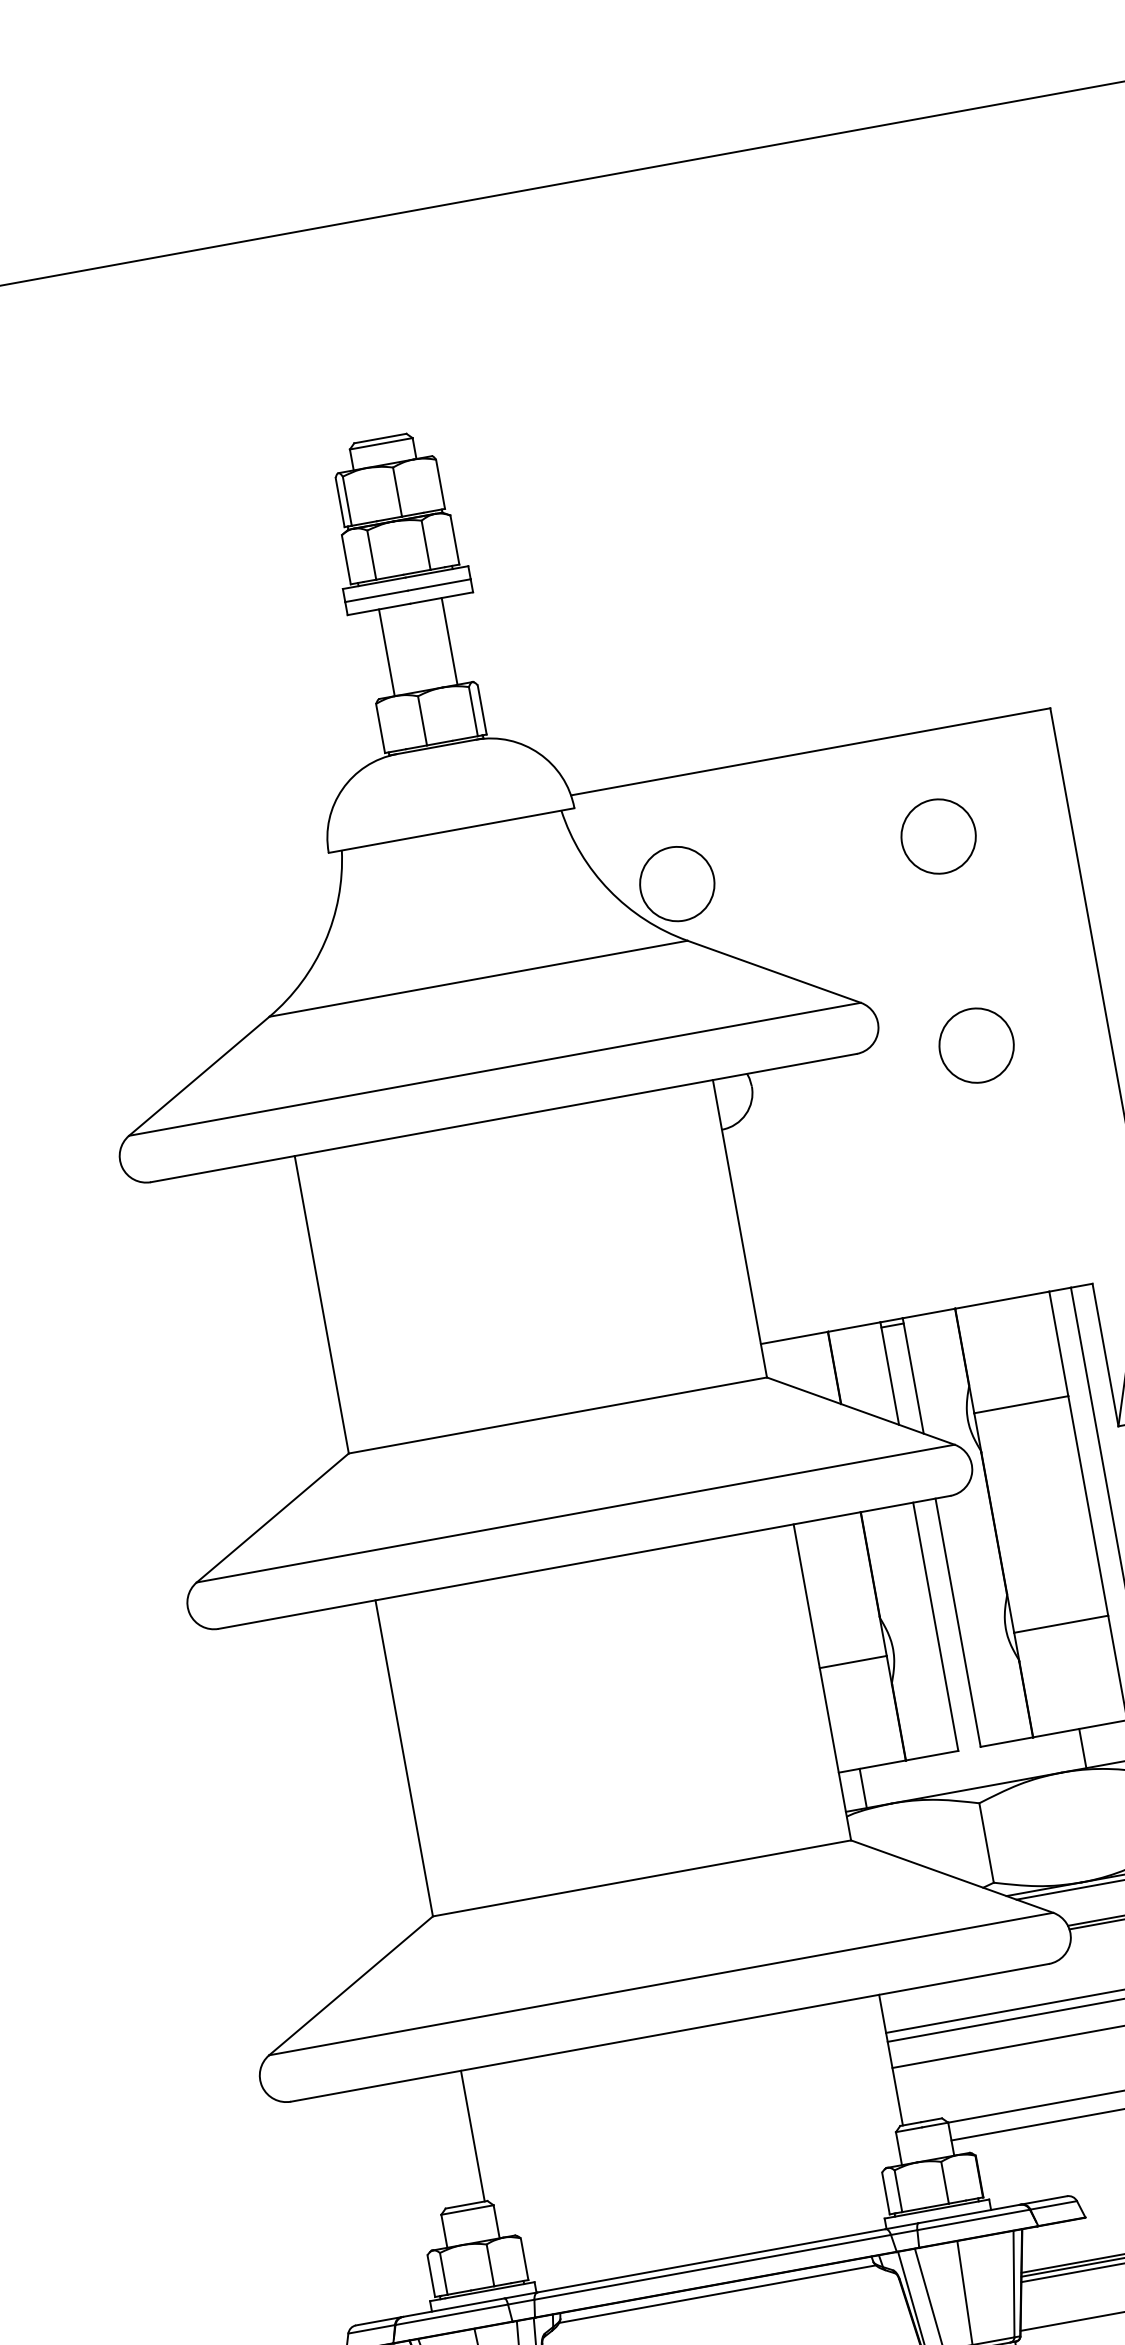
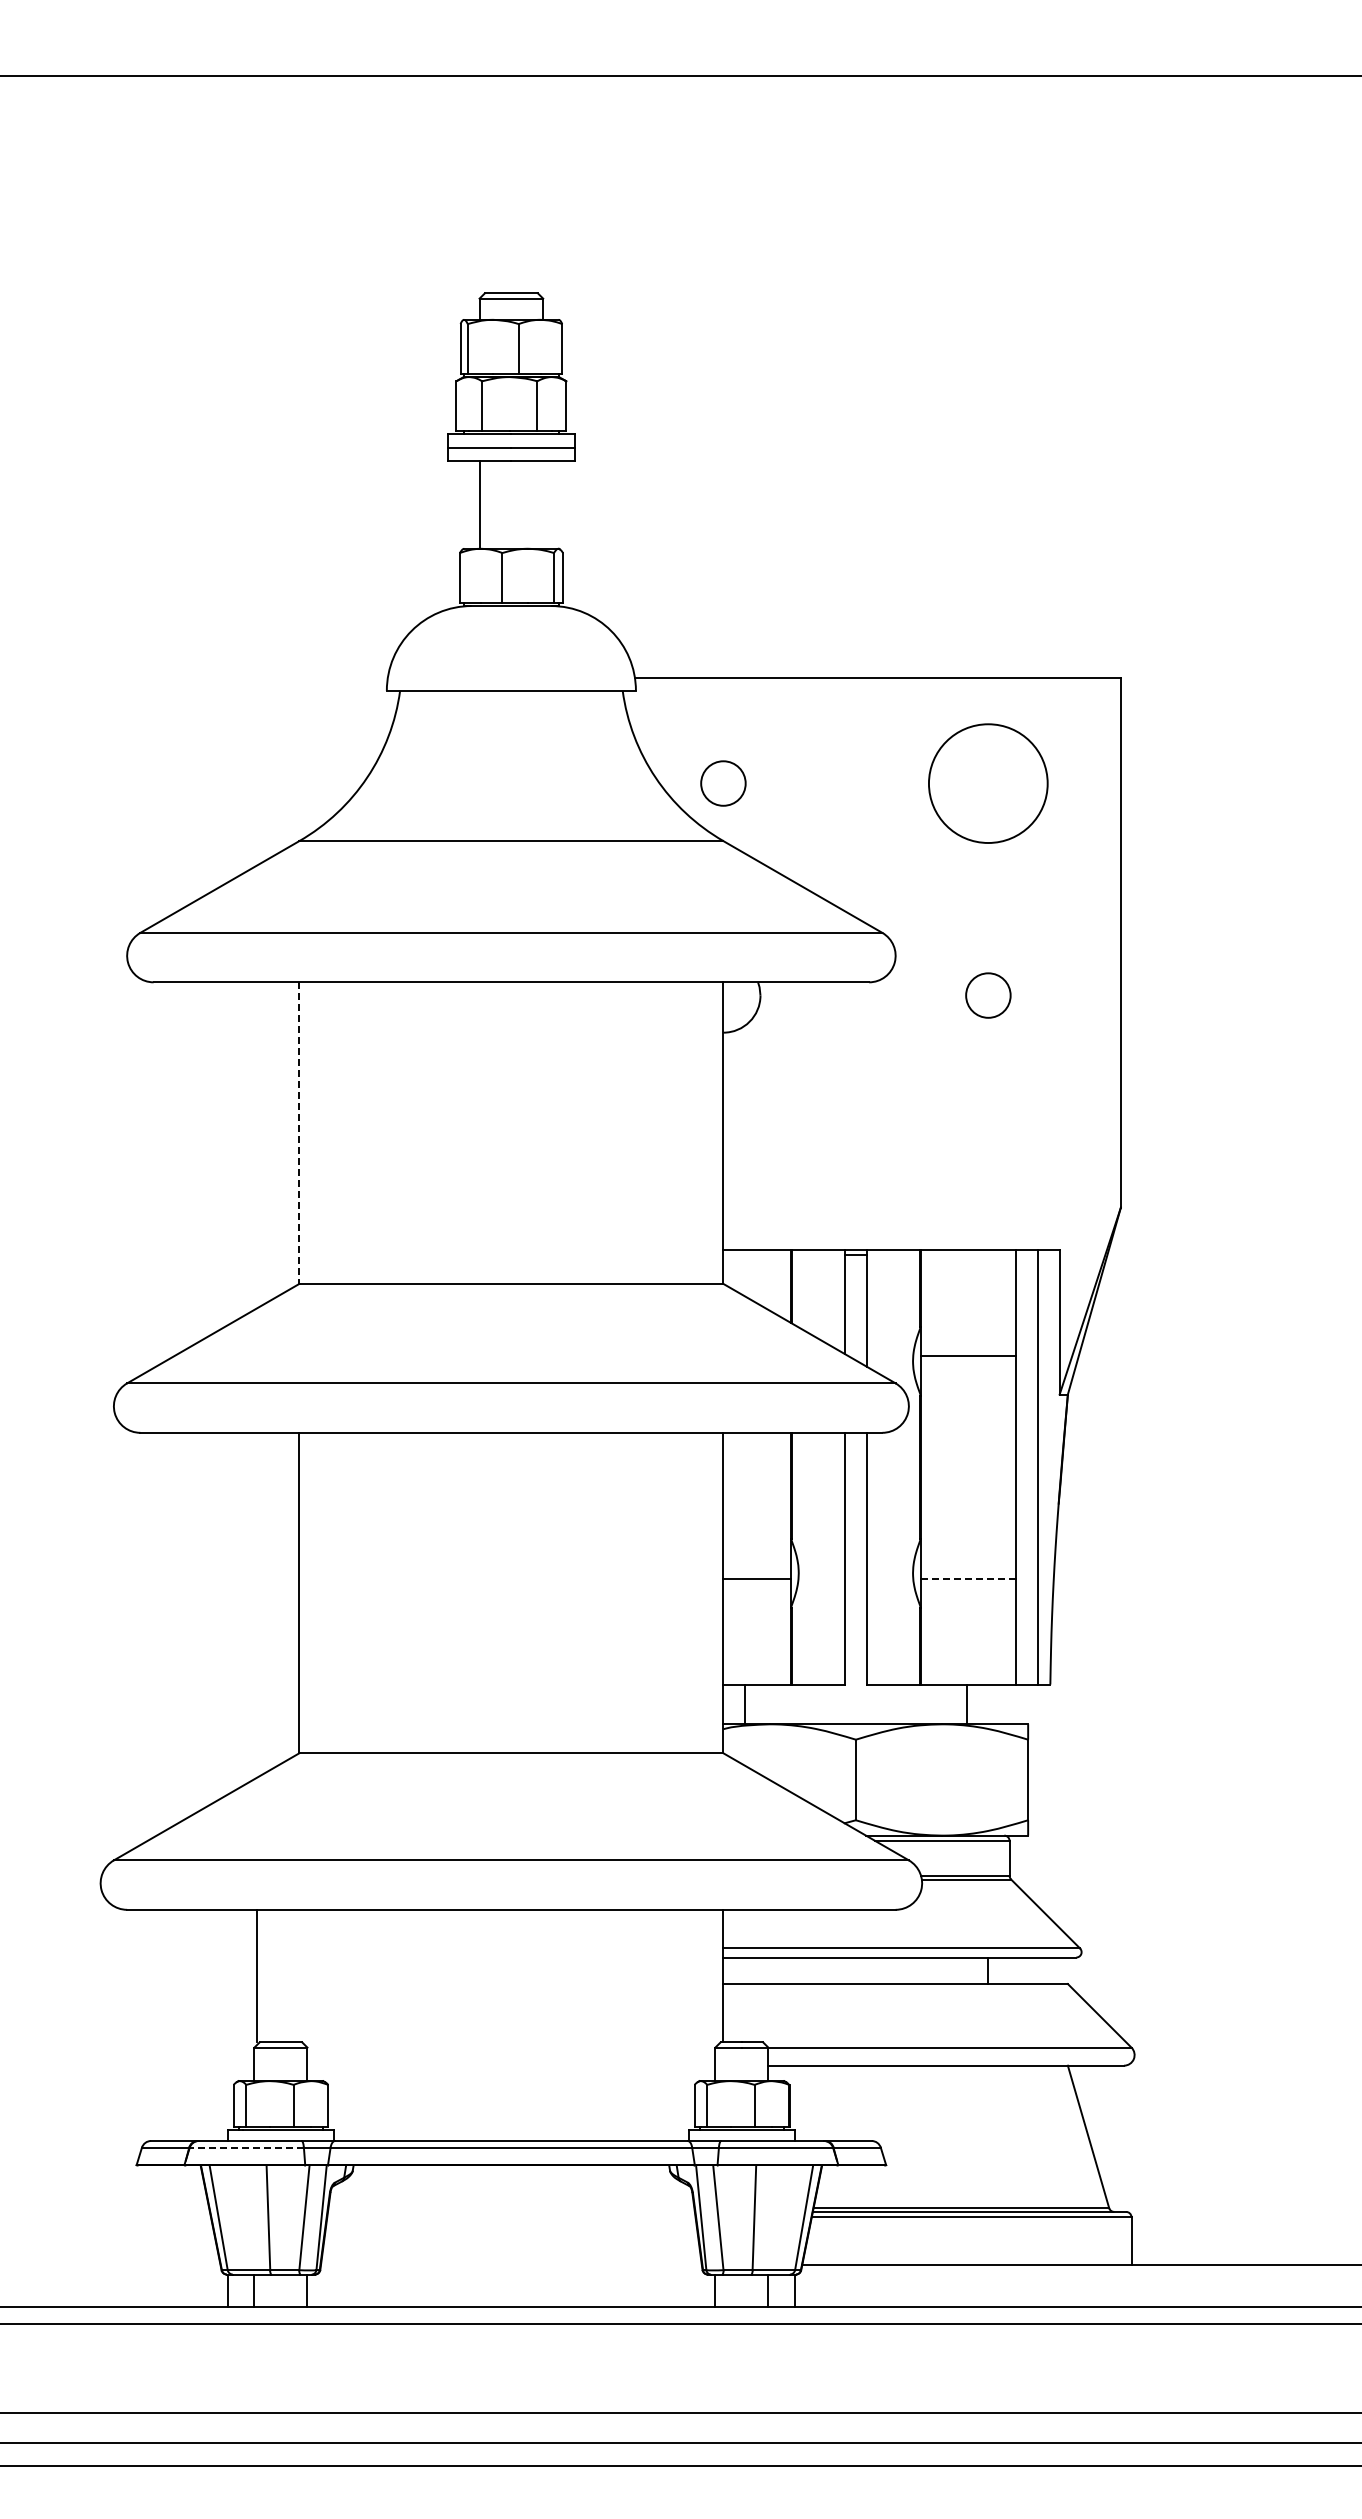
line: (449, 641) -> (543, 504), removed
circle: (938, 836) -> (988, 783), size x1.6
circle: (677, 883) -> (723, 783), size x0.6
circle: (976, 1045) -> (988, 995), size x0.6
line: (321, 1305) -> (299, 1133), solid -> dashed
line: (1061, 1624) -> (968, 1578), solid -> dashed
line: (472, 2135) -> (257, 1975), moved
line: (717, 2293) -> (511, 2174), removed
line: (451, 2314) -> (246, 2147), solid -> dashed

